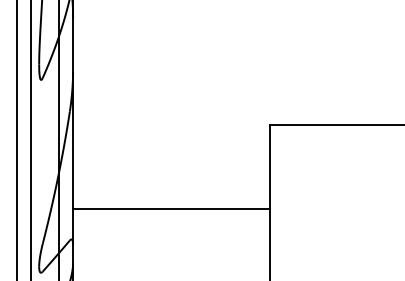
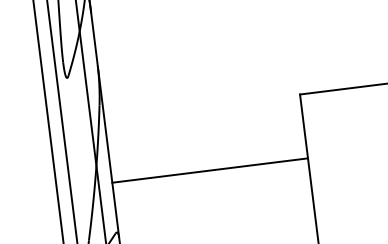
line: (171, 209) -> (209, 170), moved

